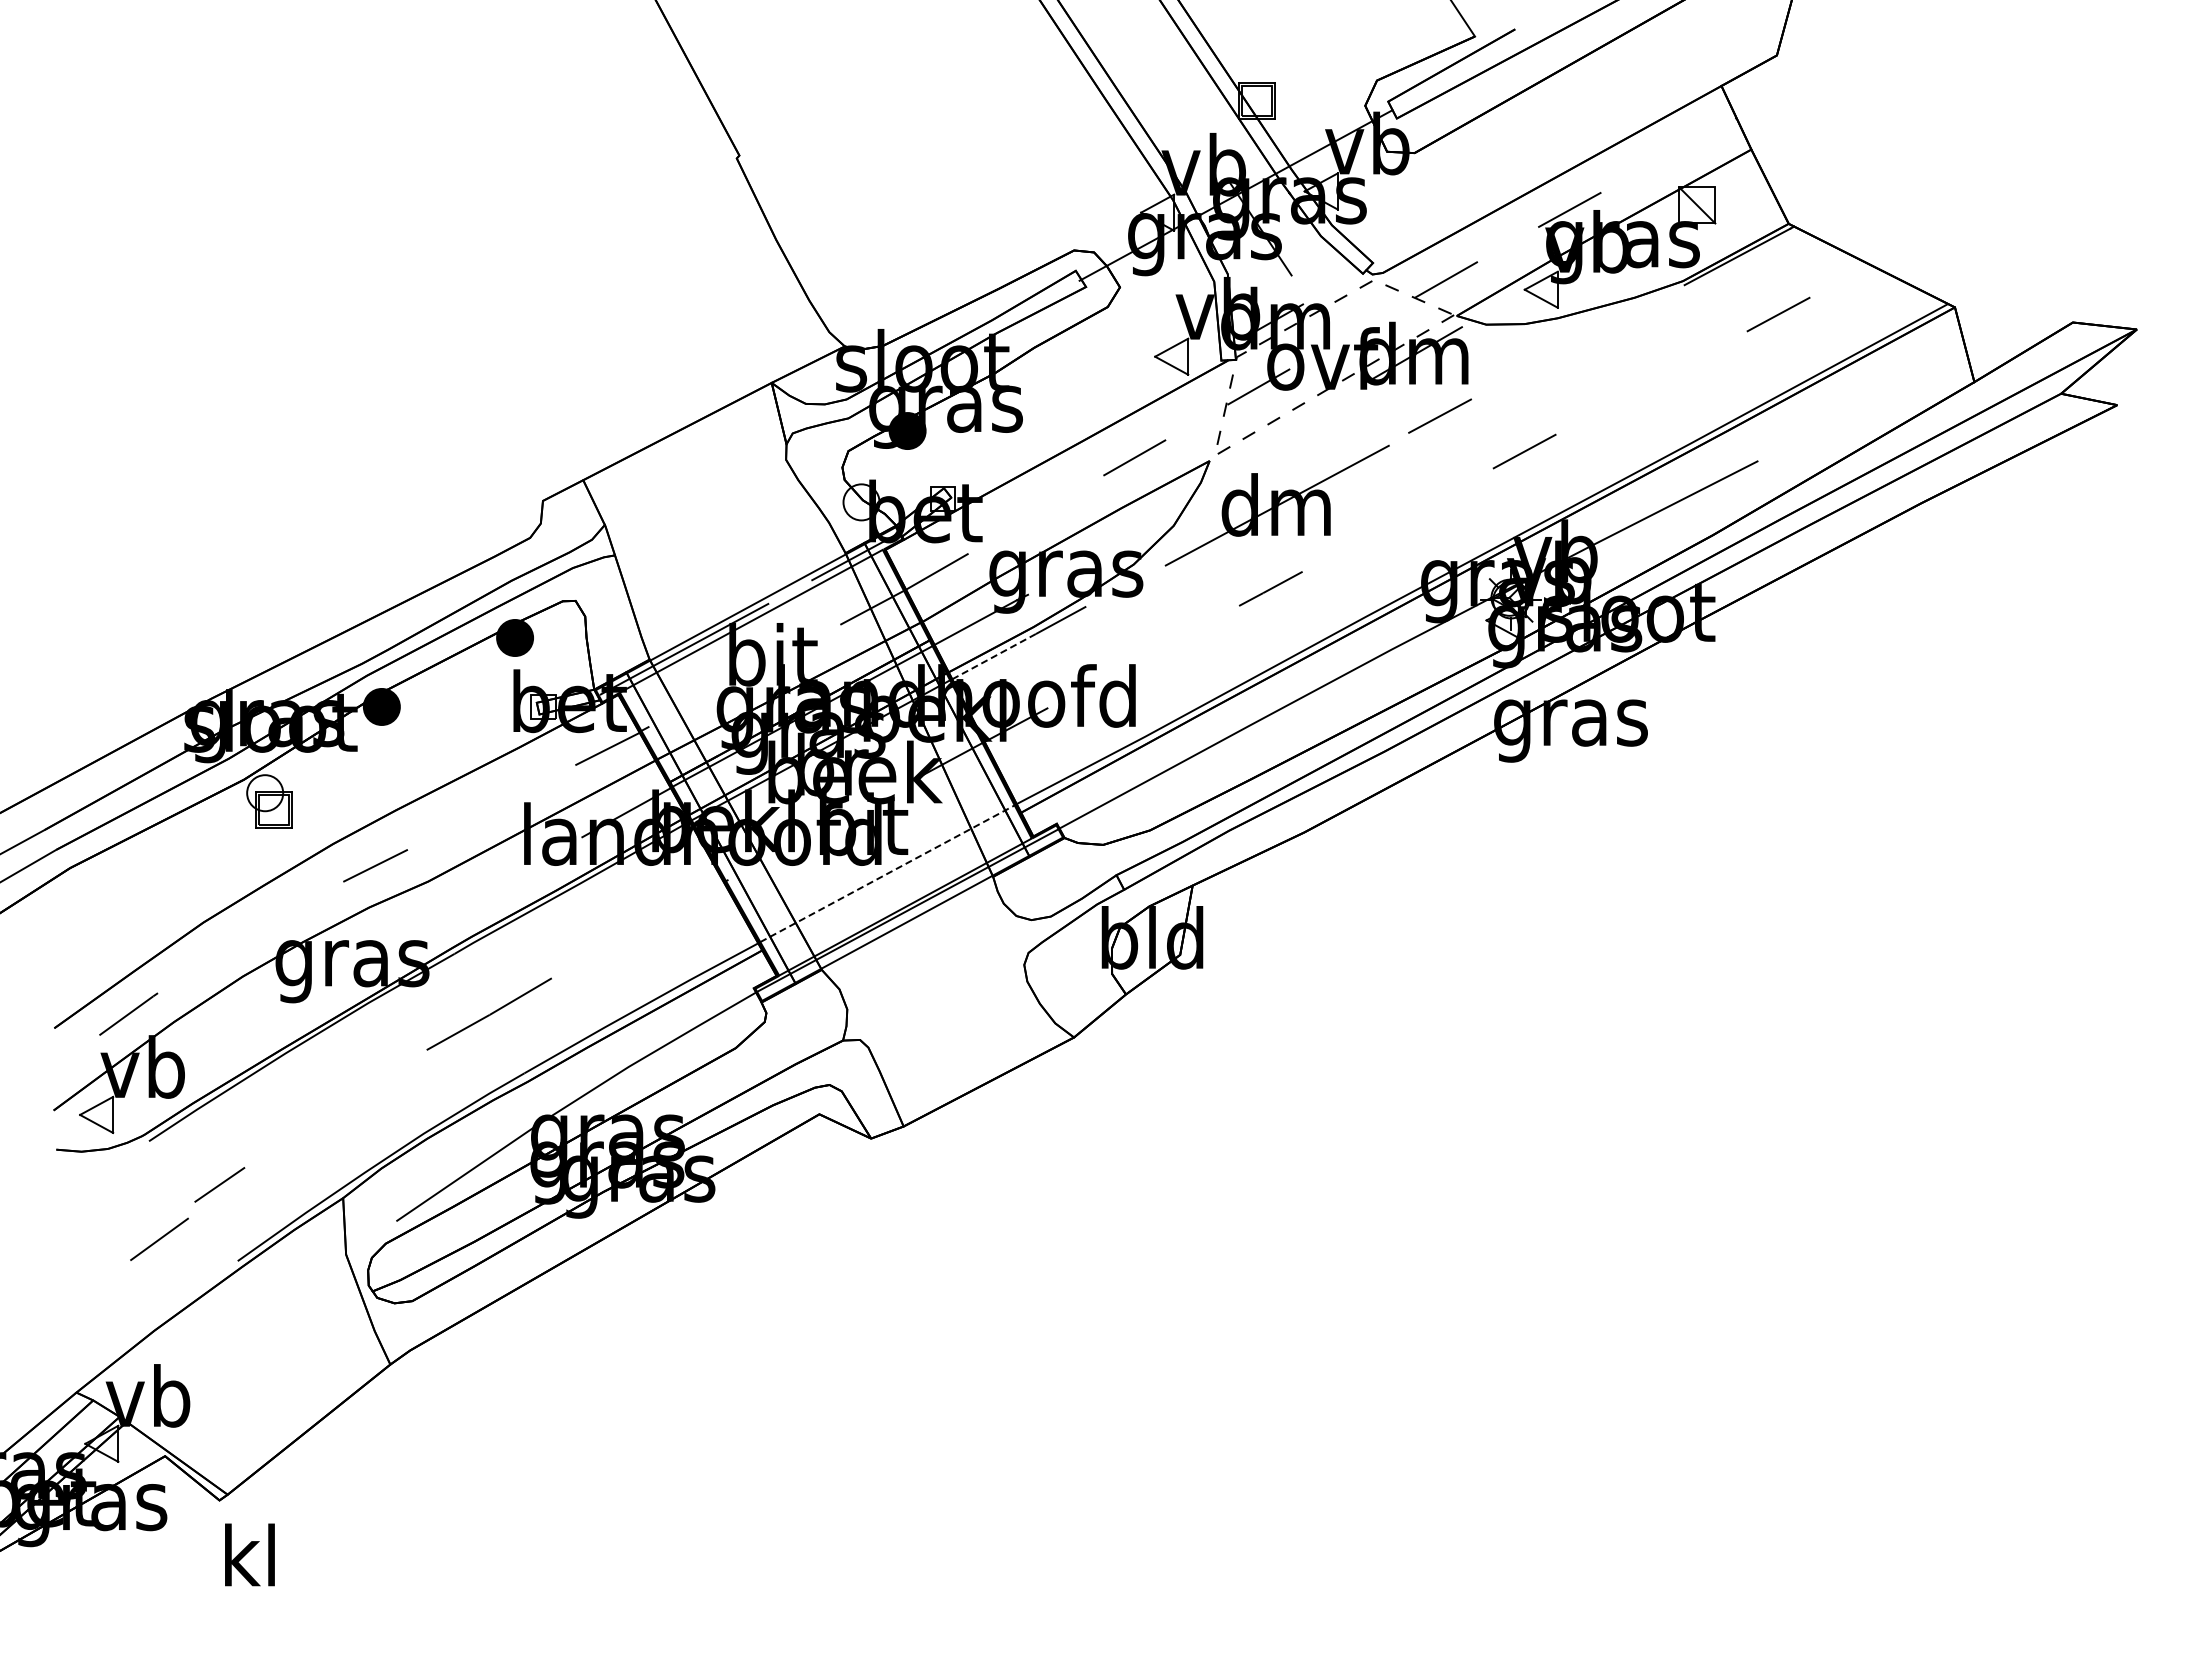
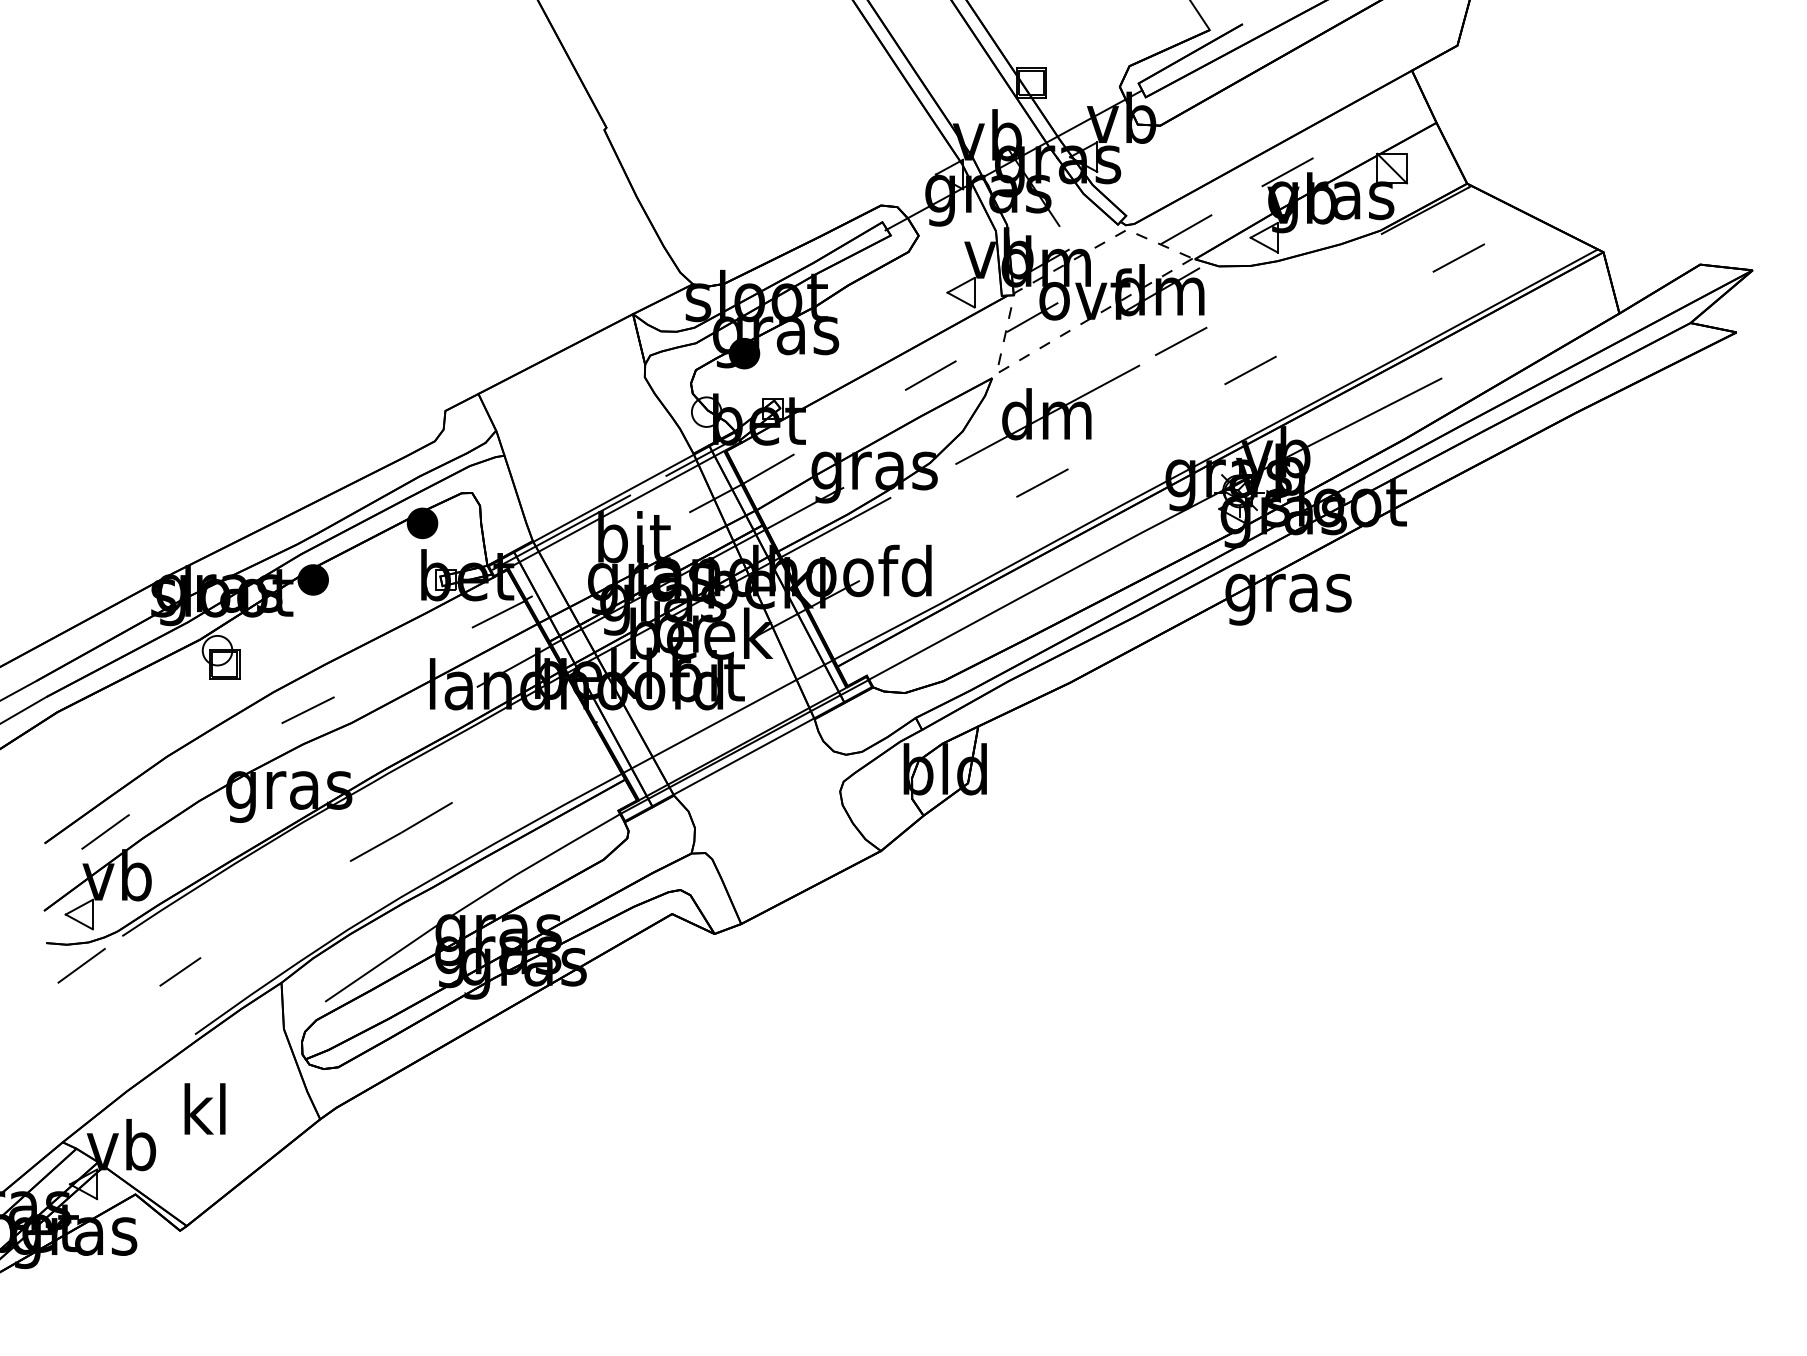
line: (994, 656) -> (815, 538), dashed -> solid
line: (887, 873) -> (727, 716), dashed -> solid
line: (159, 1238) -> (81, 965), moved
text: (249, 1554) -> (204, 1108), moved

